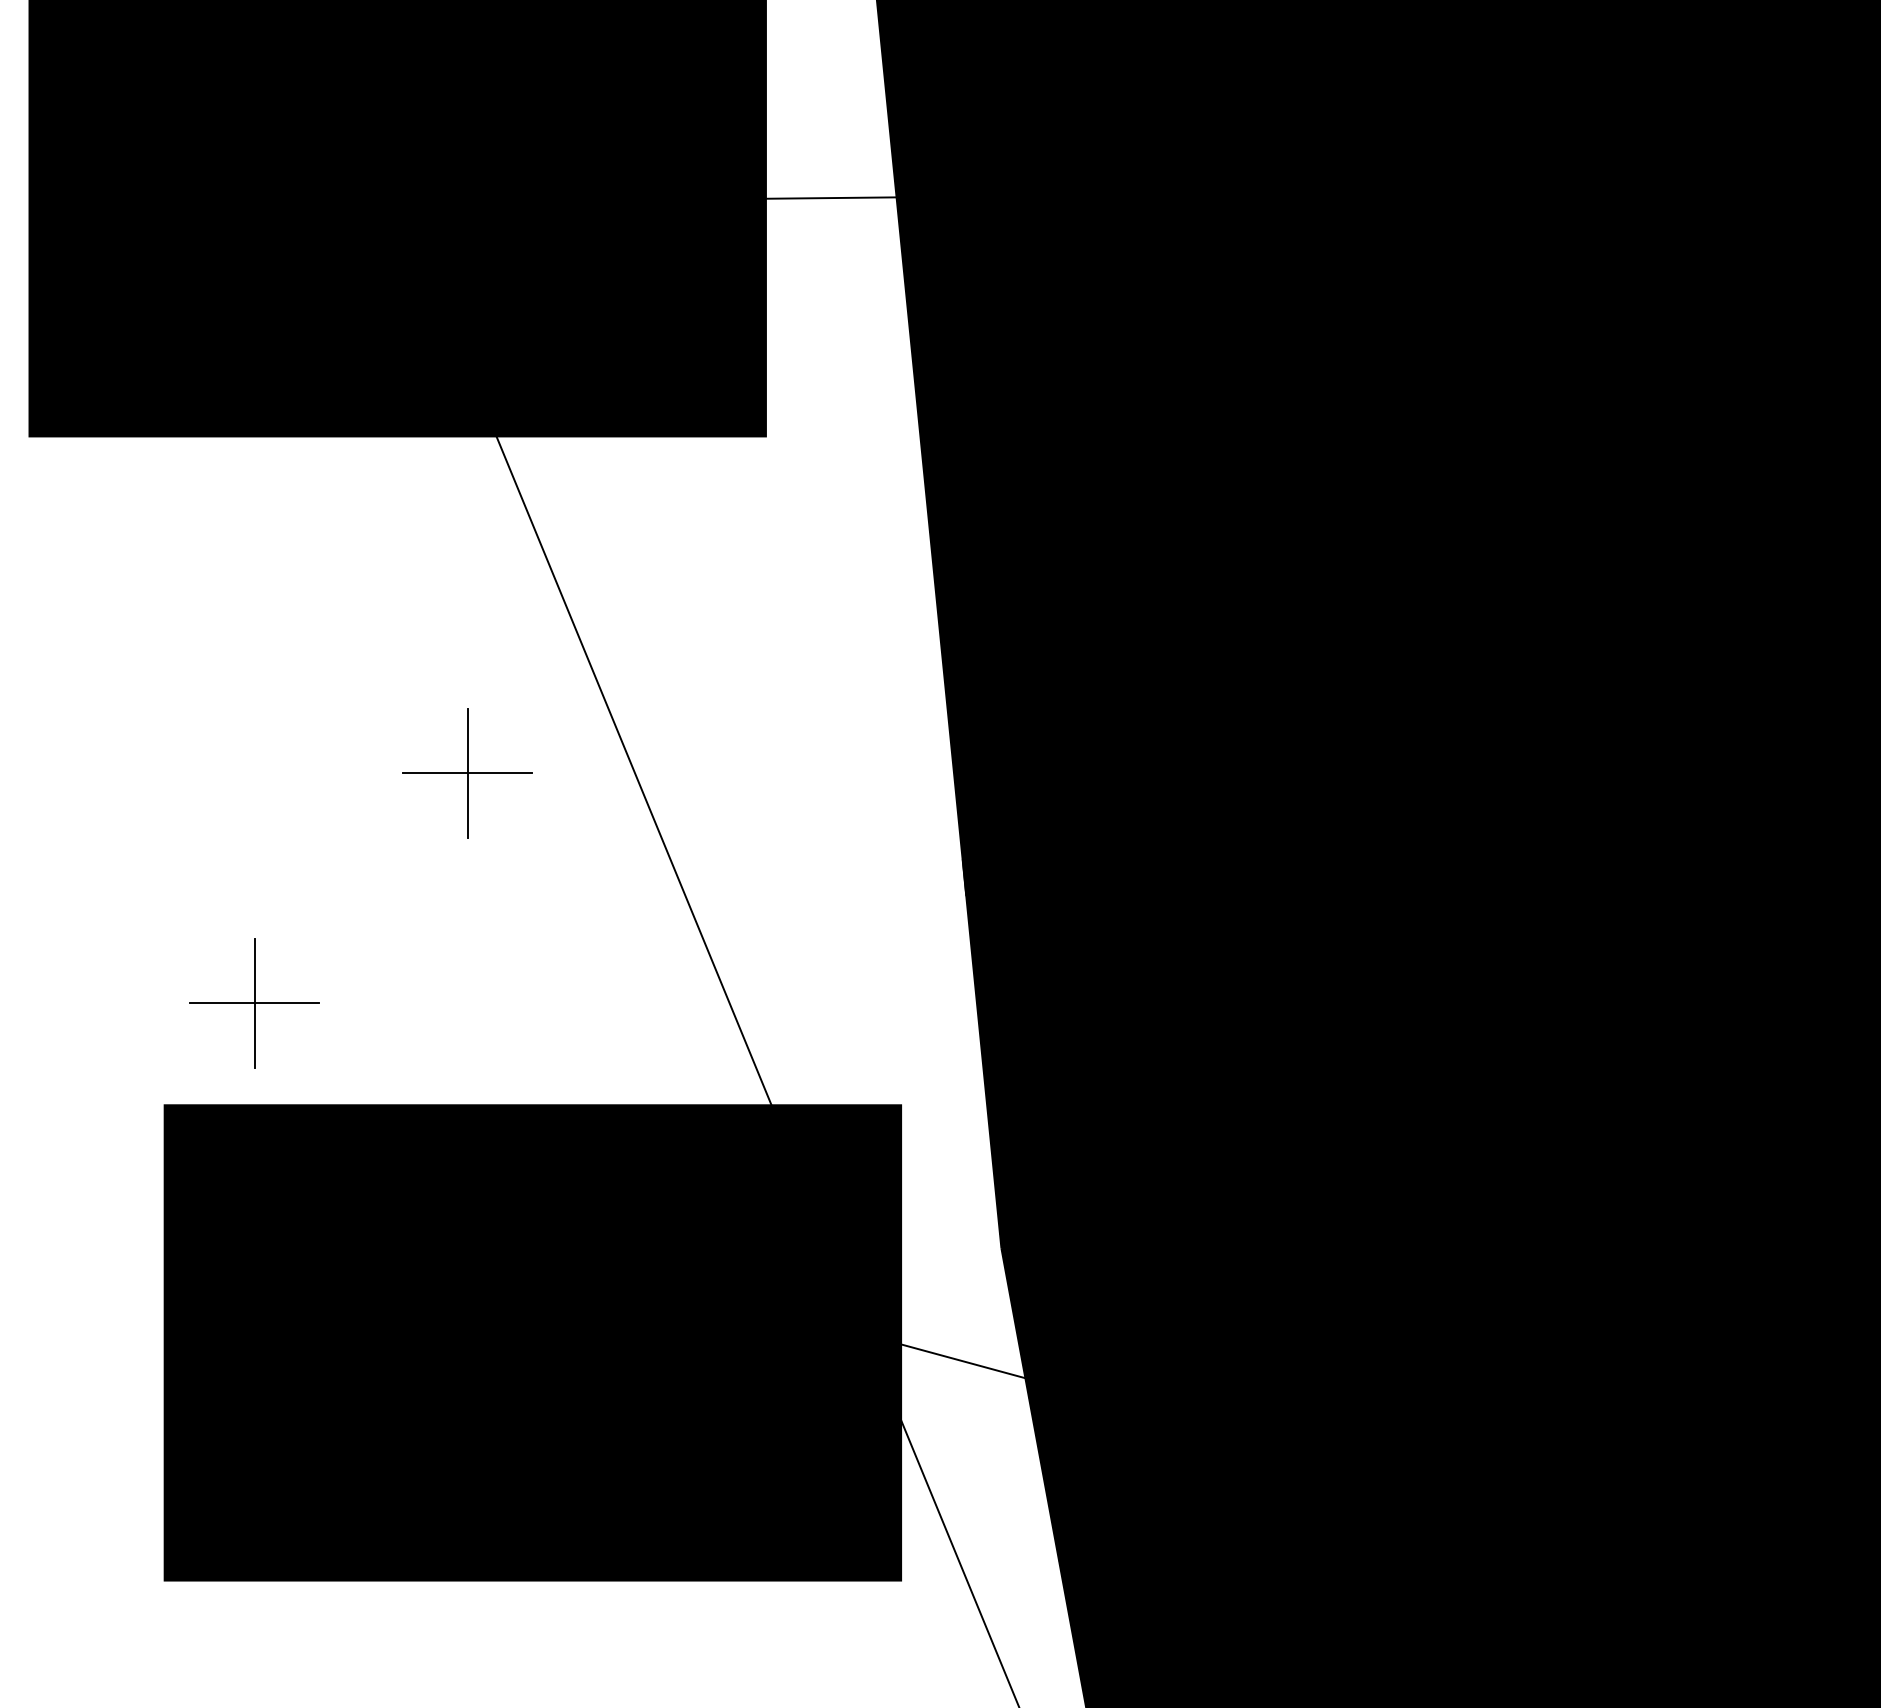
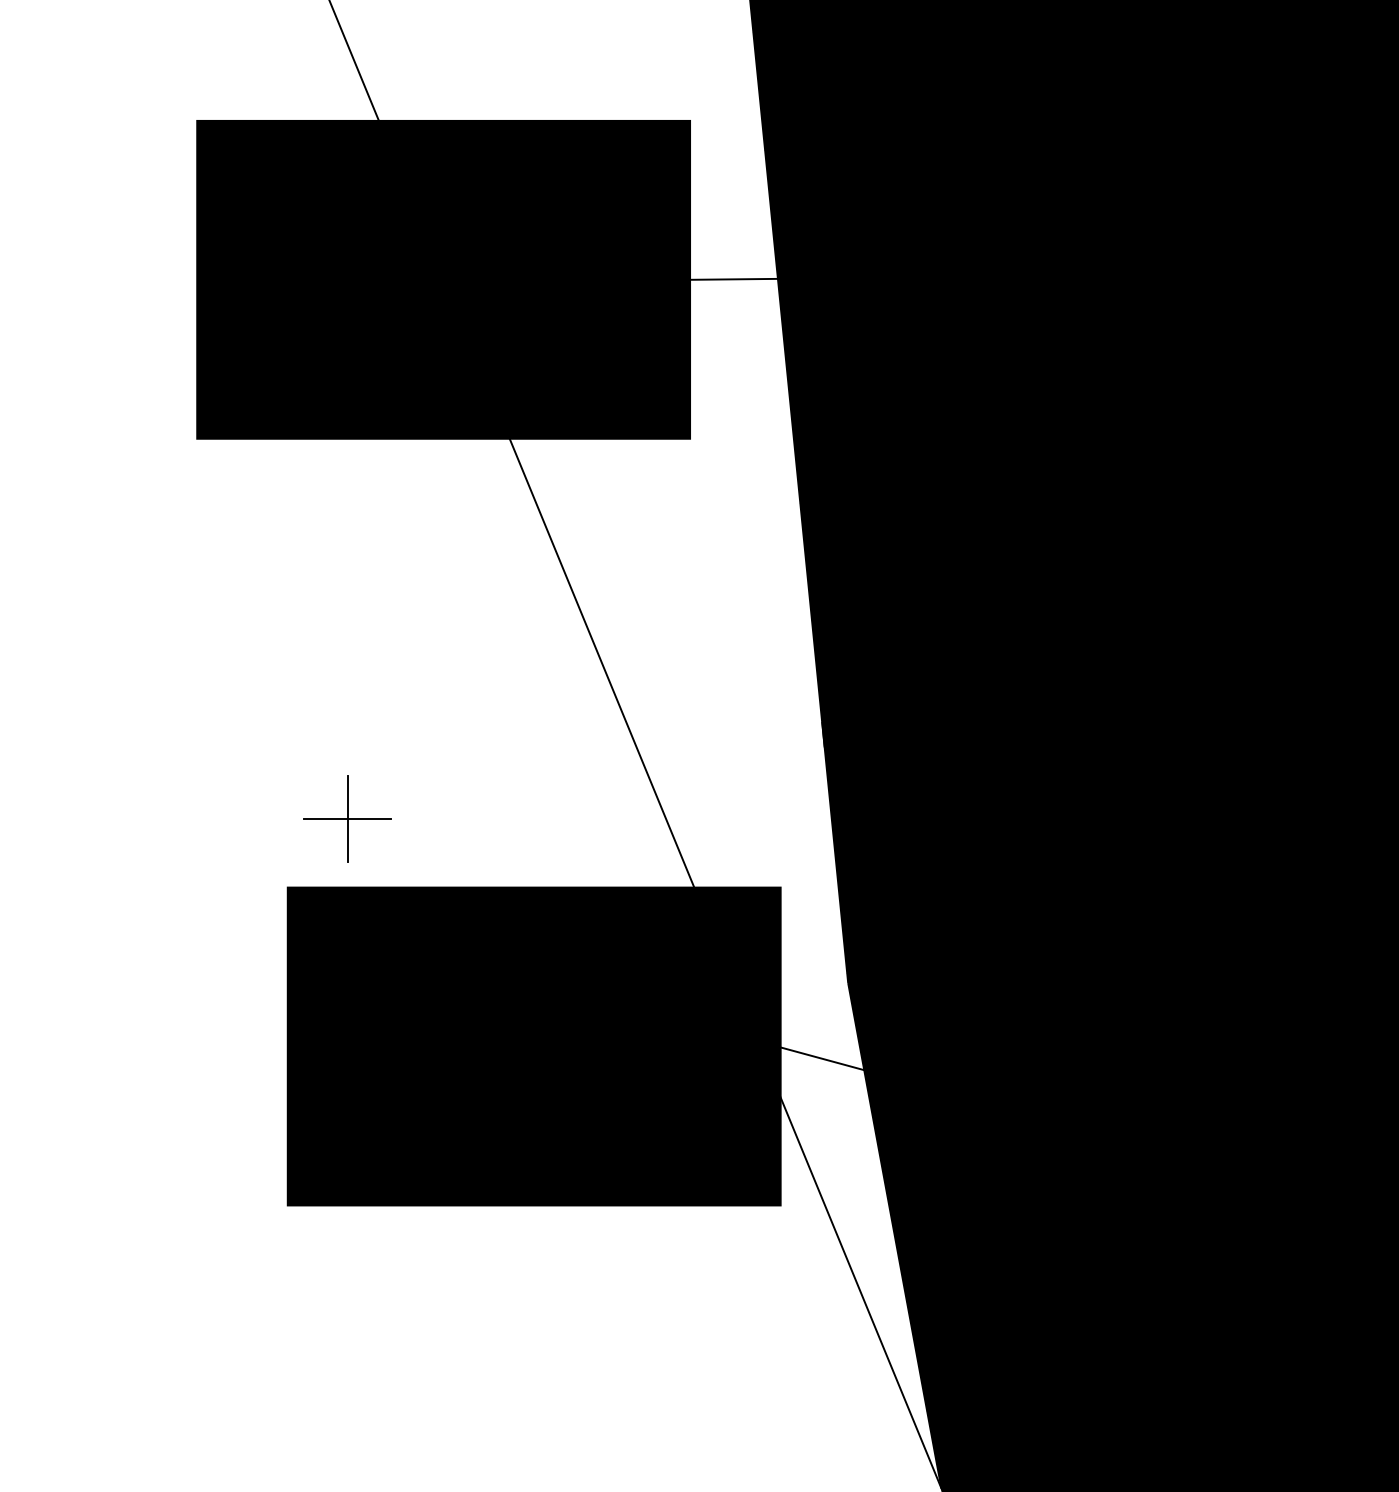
part: (467, 772) -> (490, 664), removed

